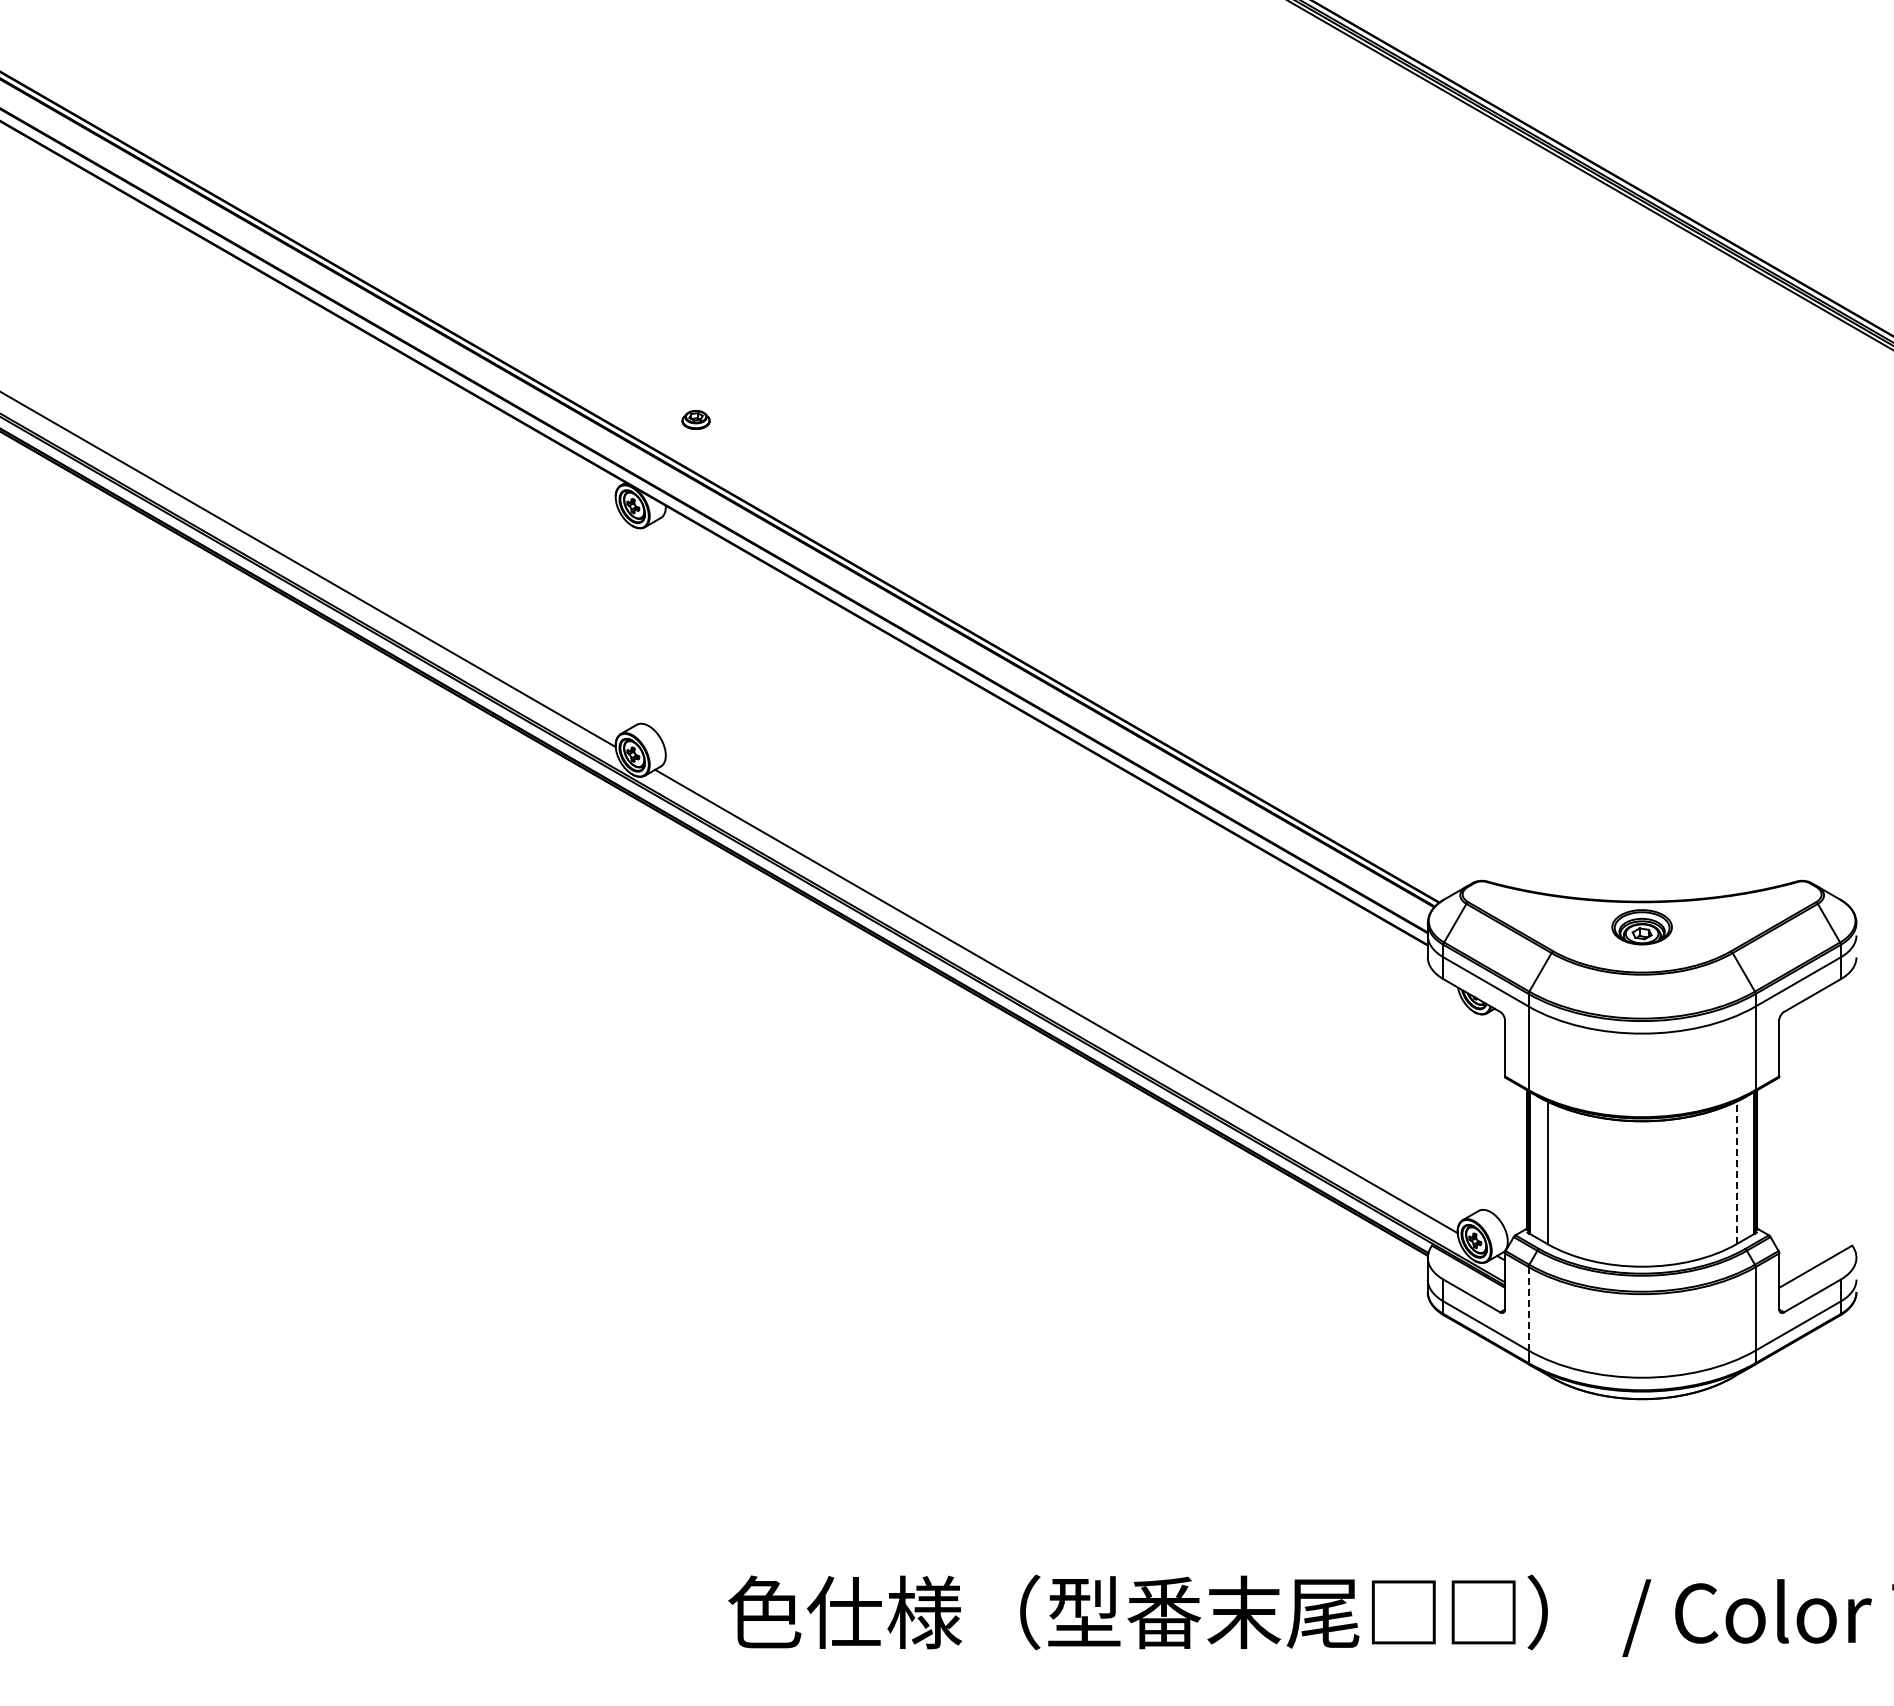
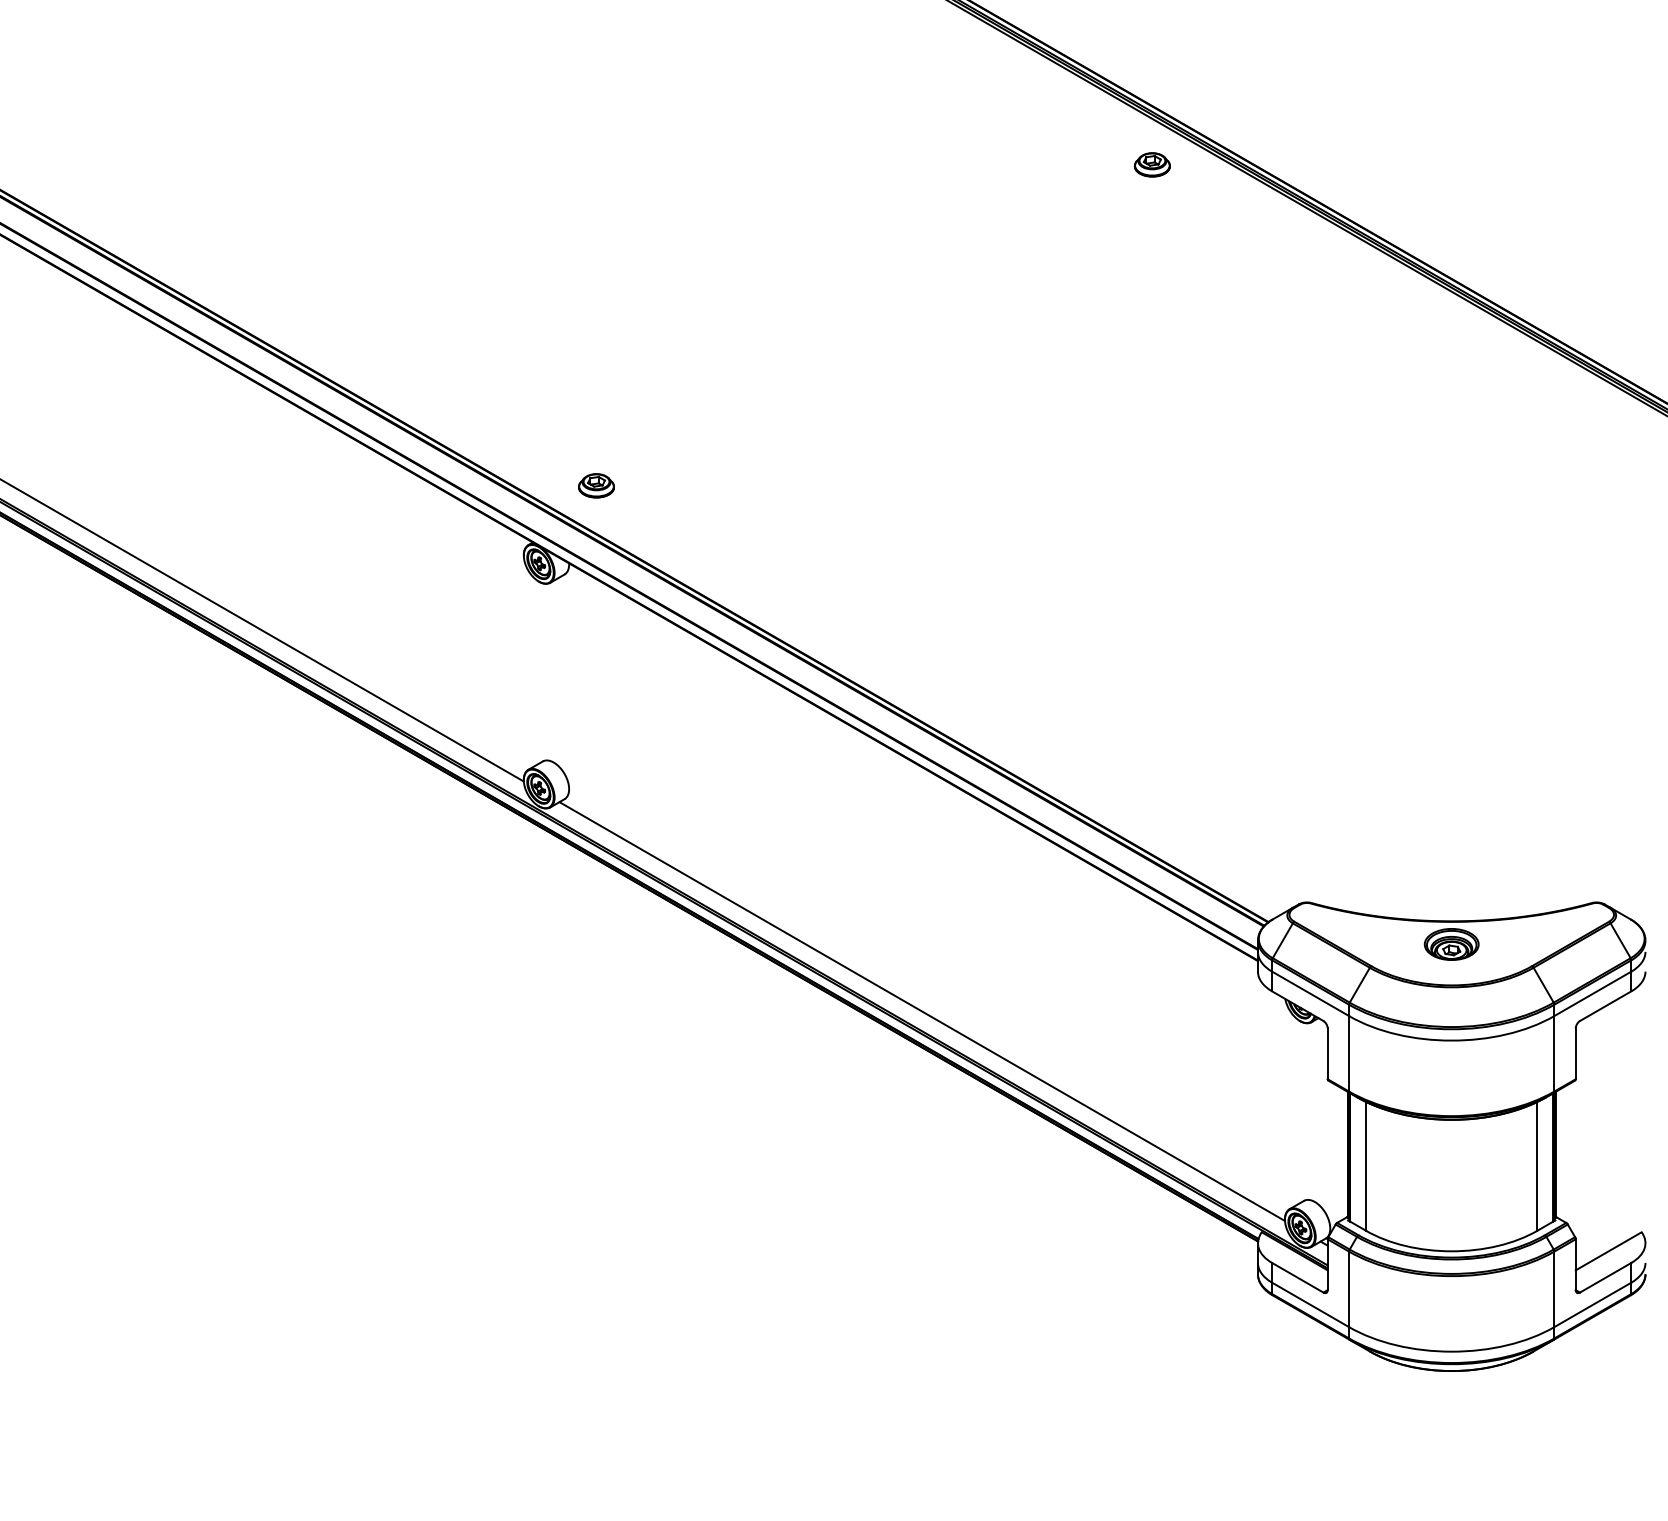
part: (1310, 64) -> (1151, 164), added
part: (695, 419) -> (595, 485), size x1.43
line: (1736, 1172) -> (1537, 1166), dashed -> solid
line: (1528, 1308) -> (1348, 1289), dashed -> solid

